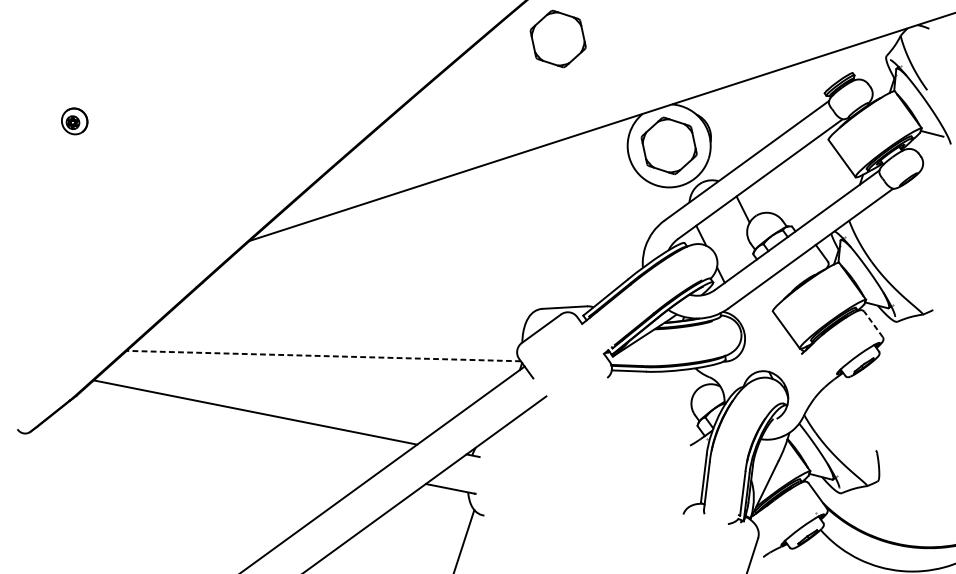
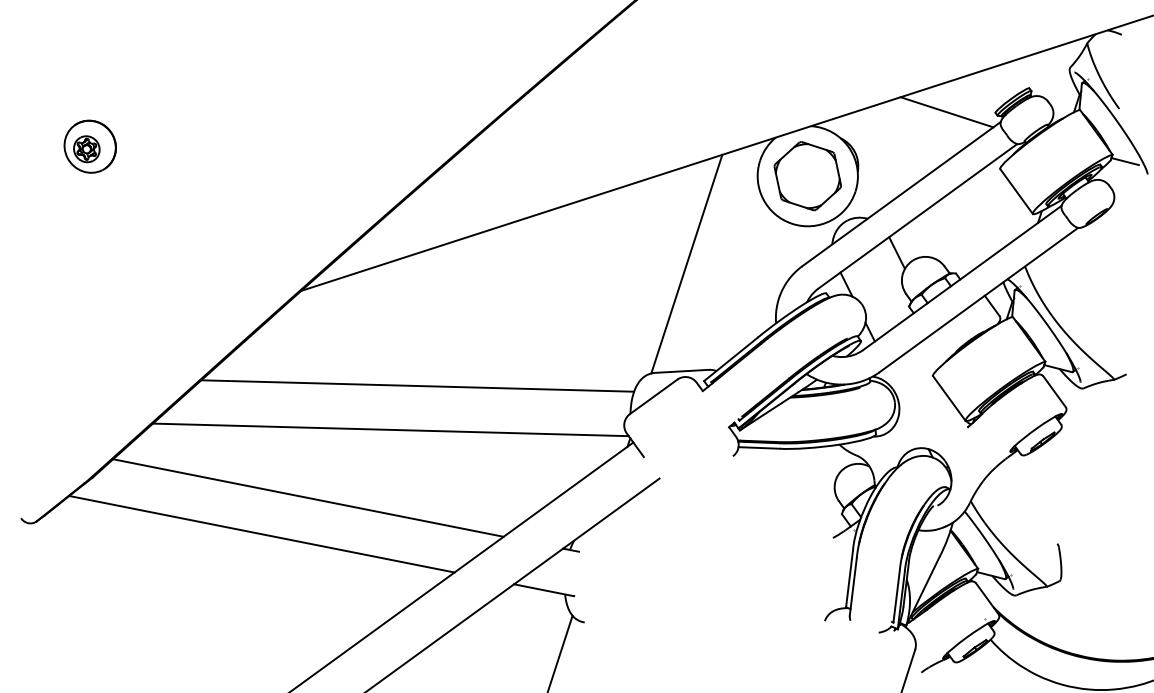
part: (557, 39) -> (673, 47), removed
line: (784, 93) -> (946, 112), added
part: (74, 121) -> (89, 146), size x1.67
line: (568, 218) -> (686, 263), added
line: (345, 319) -> (417, 385), added
line: (873, 324) -> (1054, 391), dashed -> solid
line: (323, 355) -> (390, 429), dashed -> solid
line: (216, 442) -> (261, 534), added

